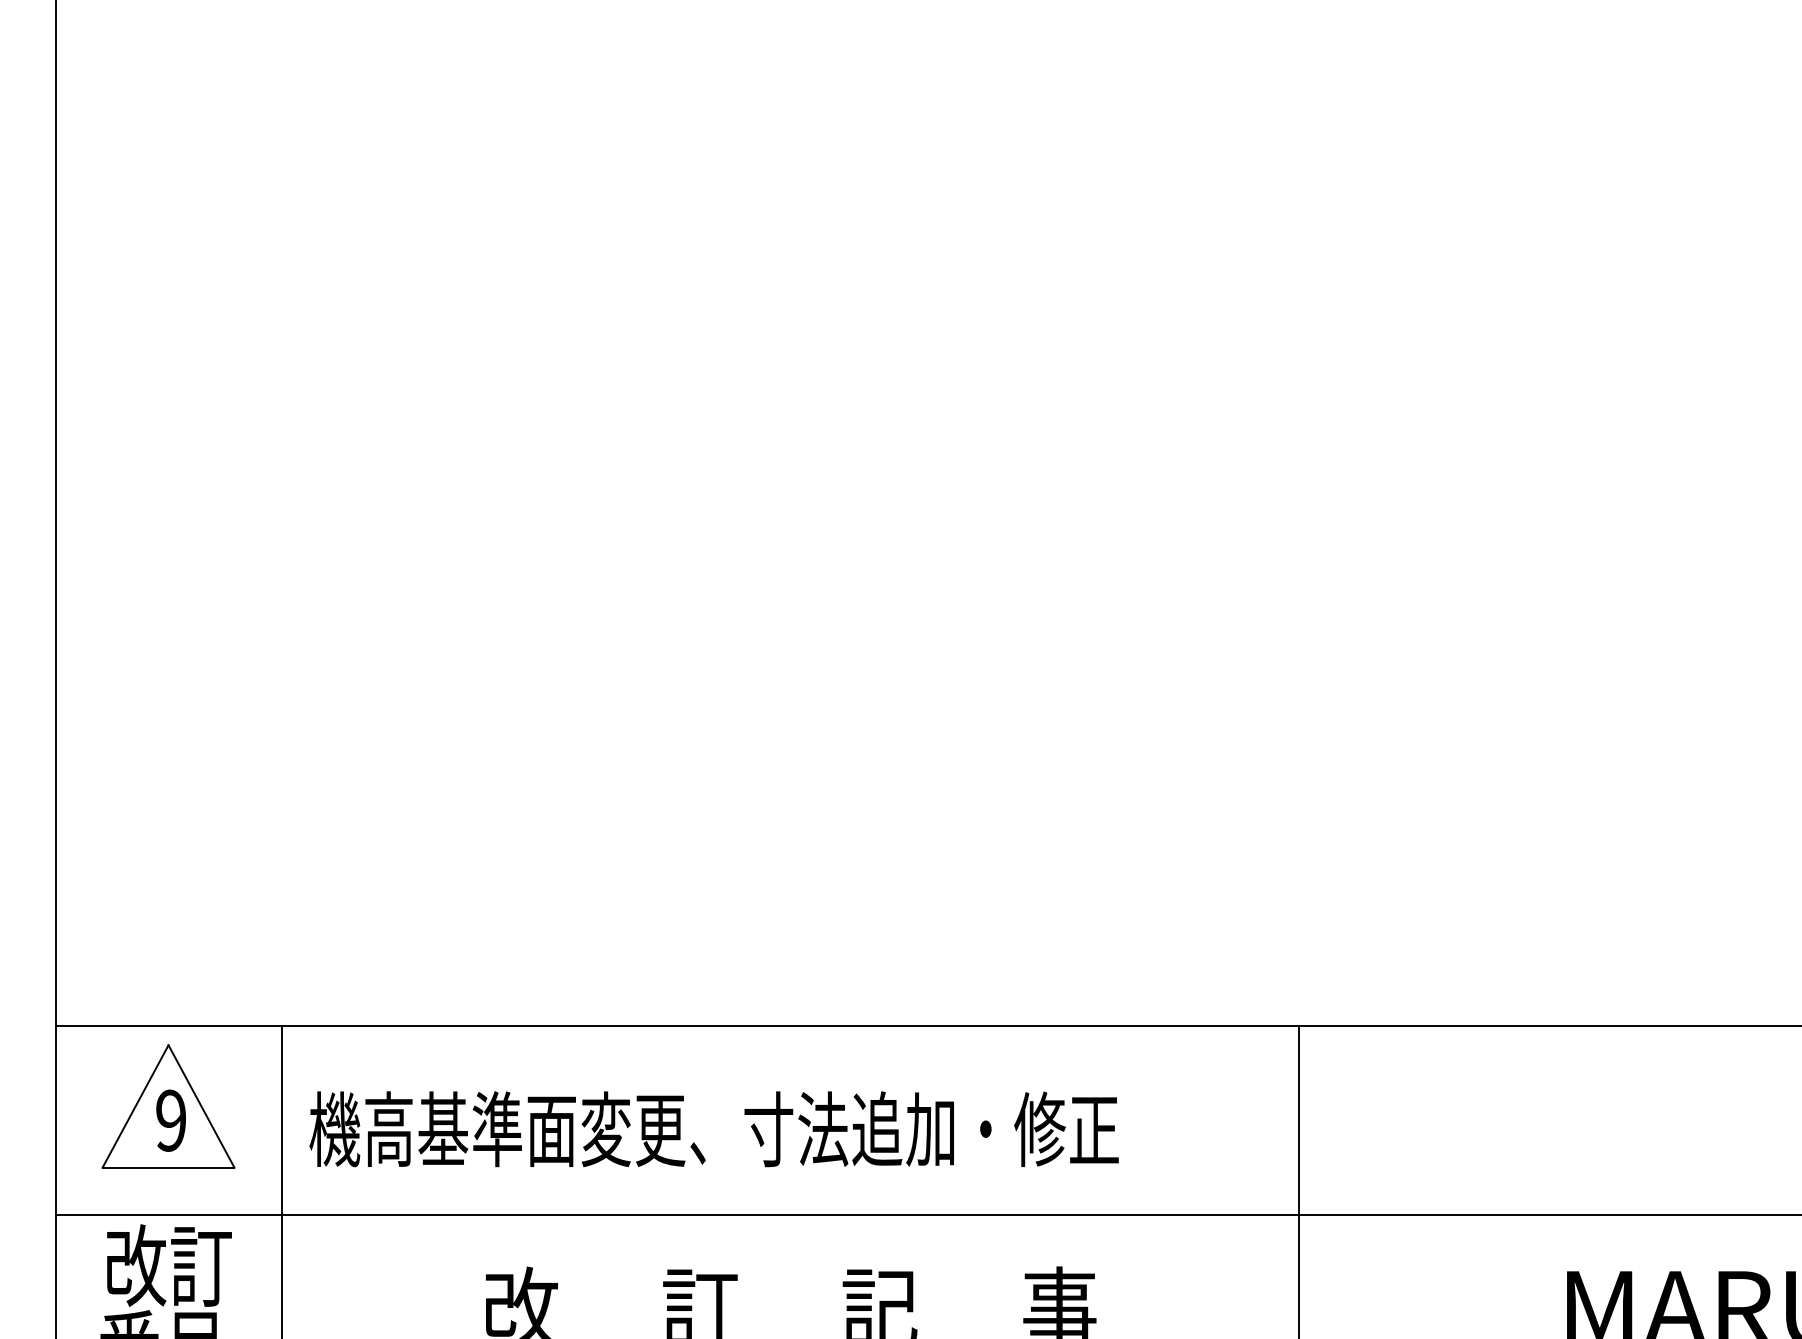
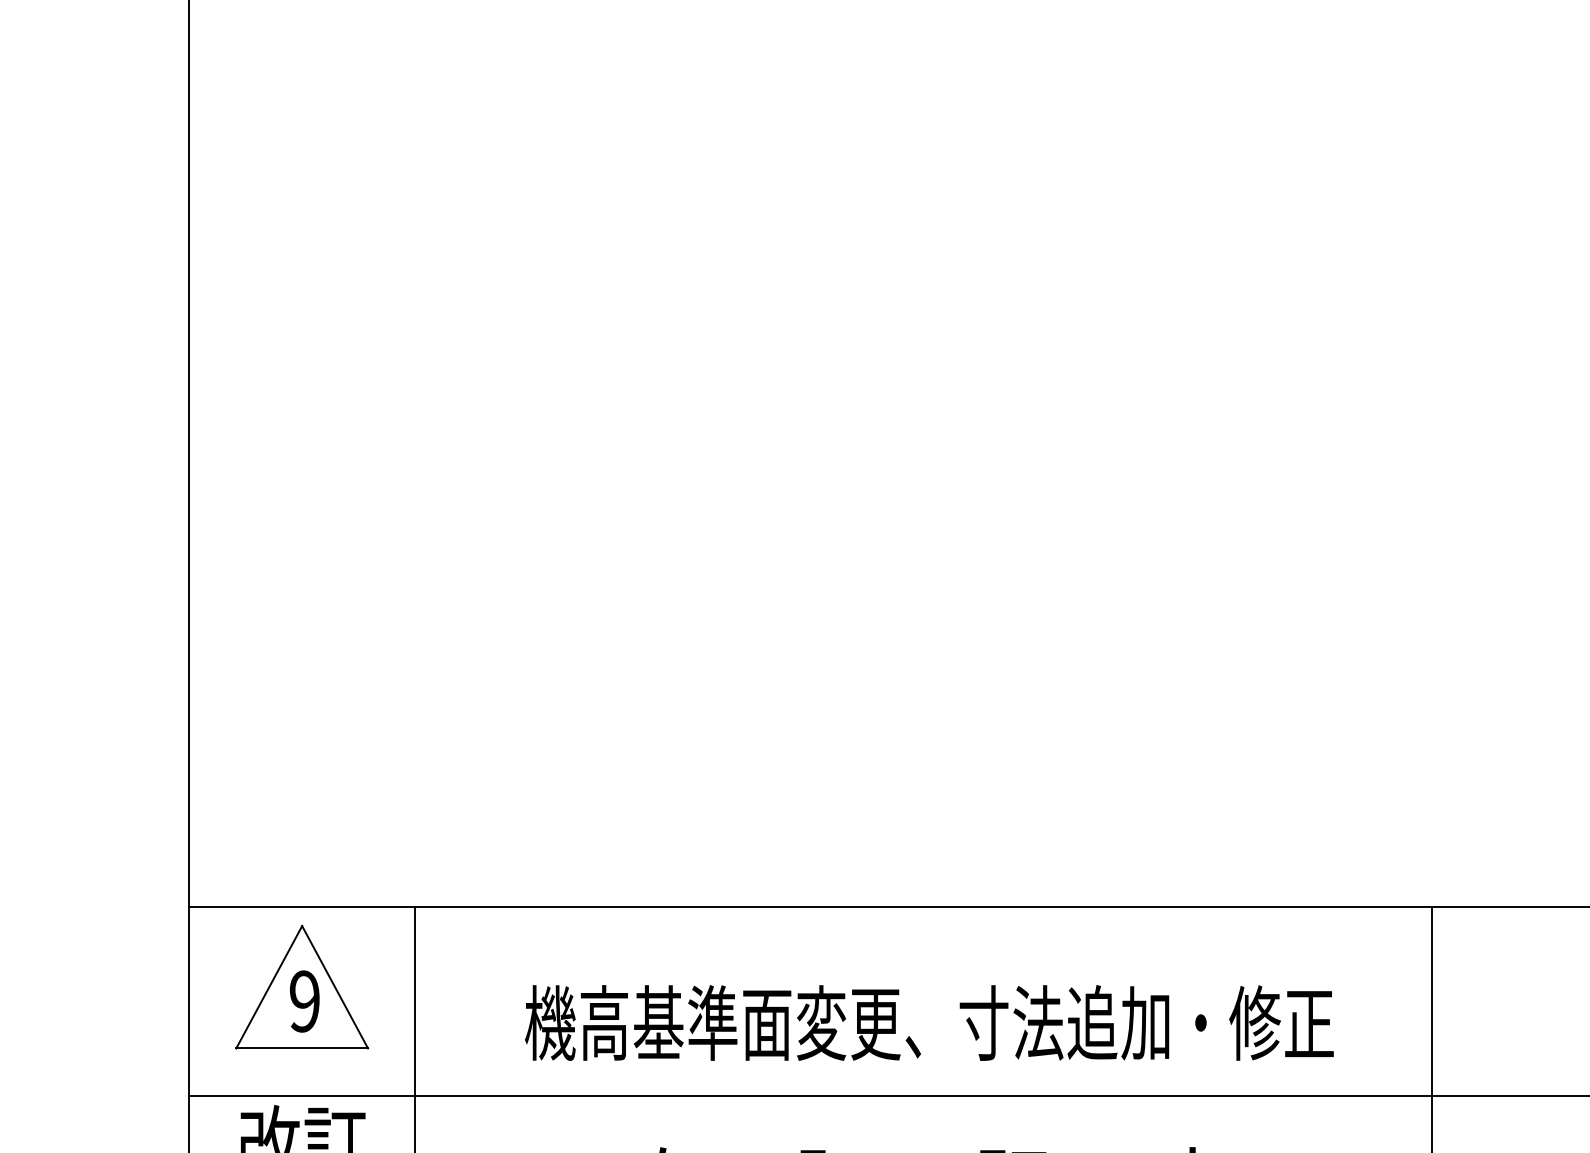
text: (713, 1129) -> (928, 1023), moved

